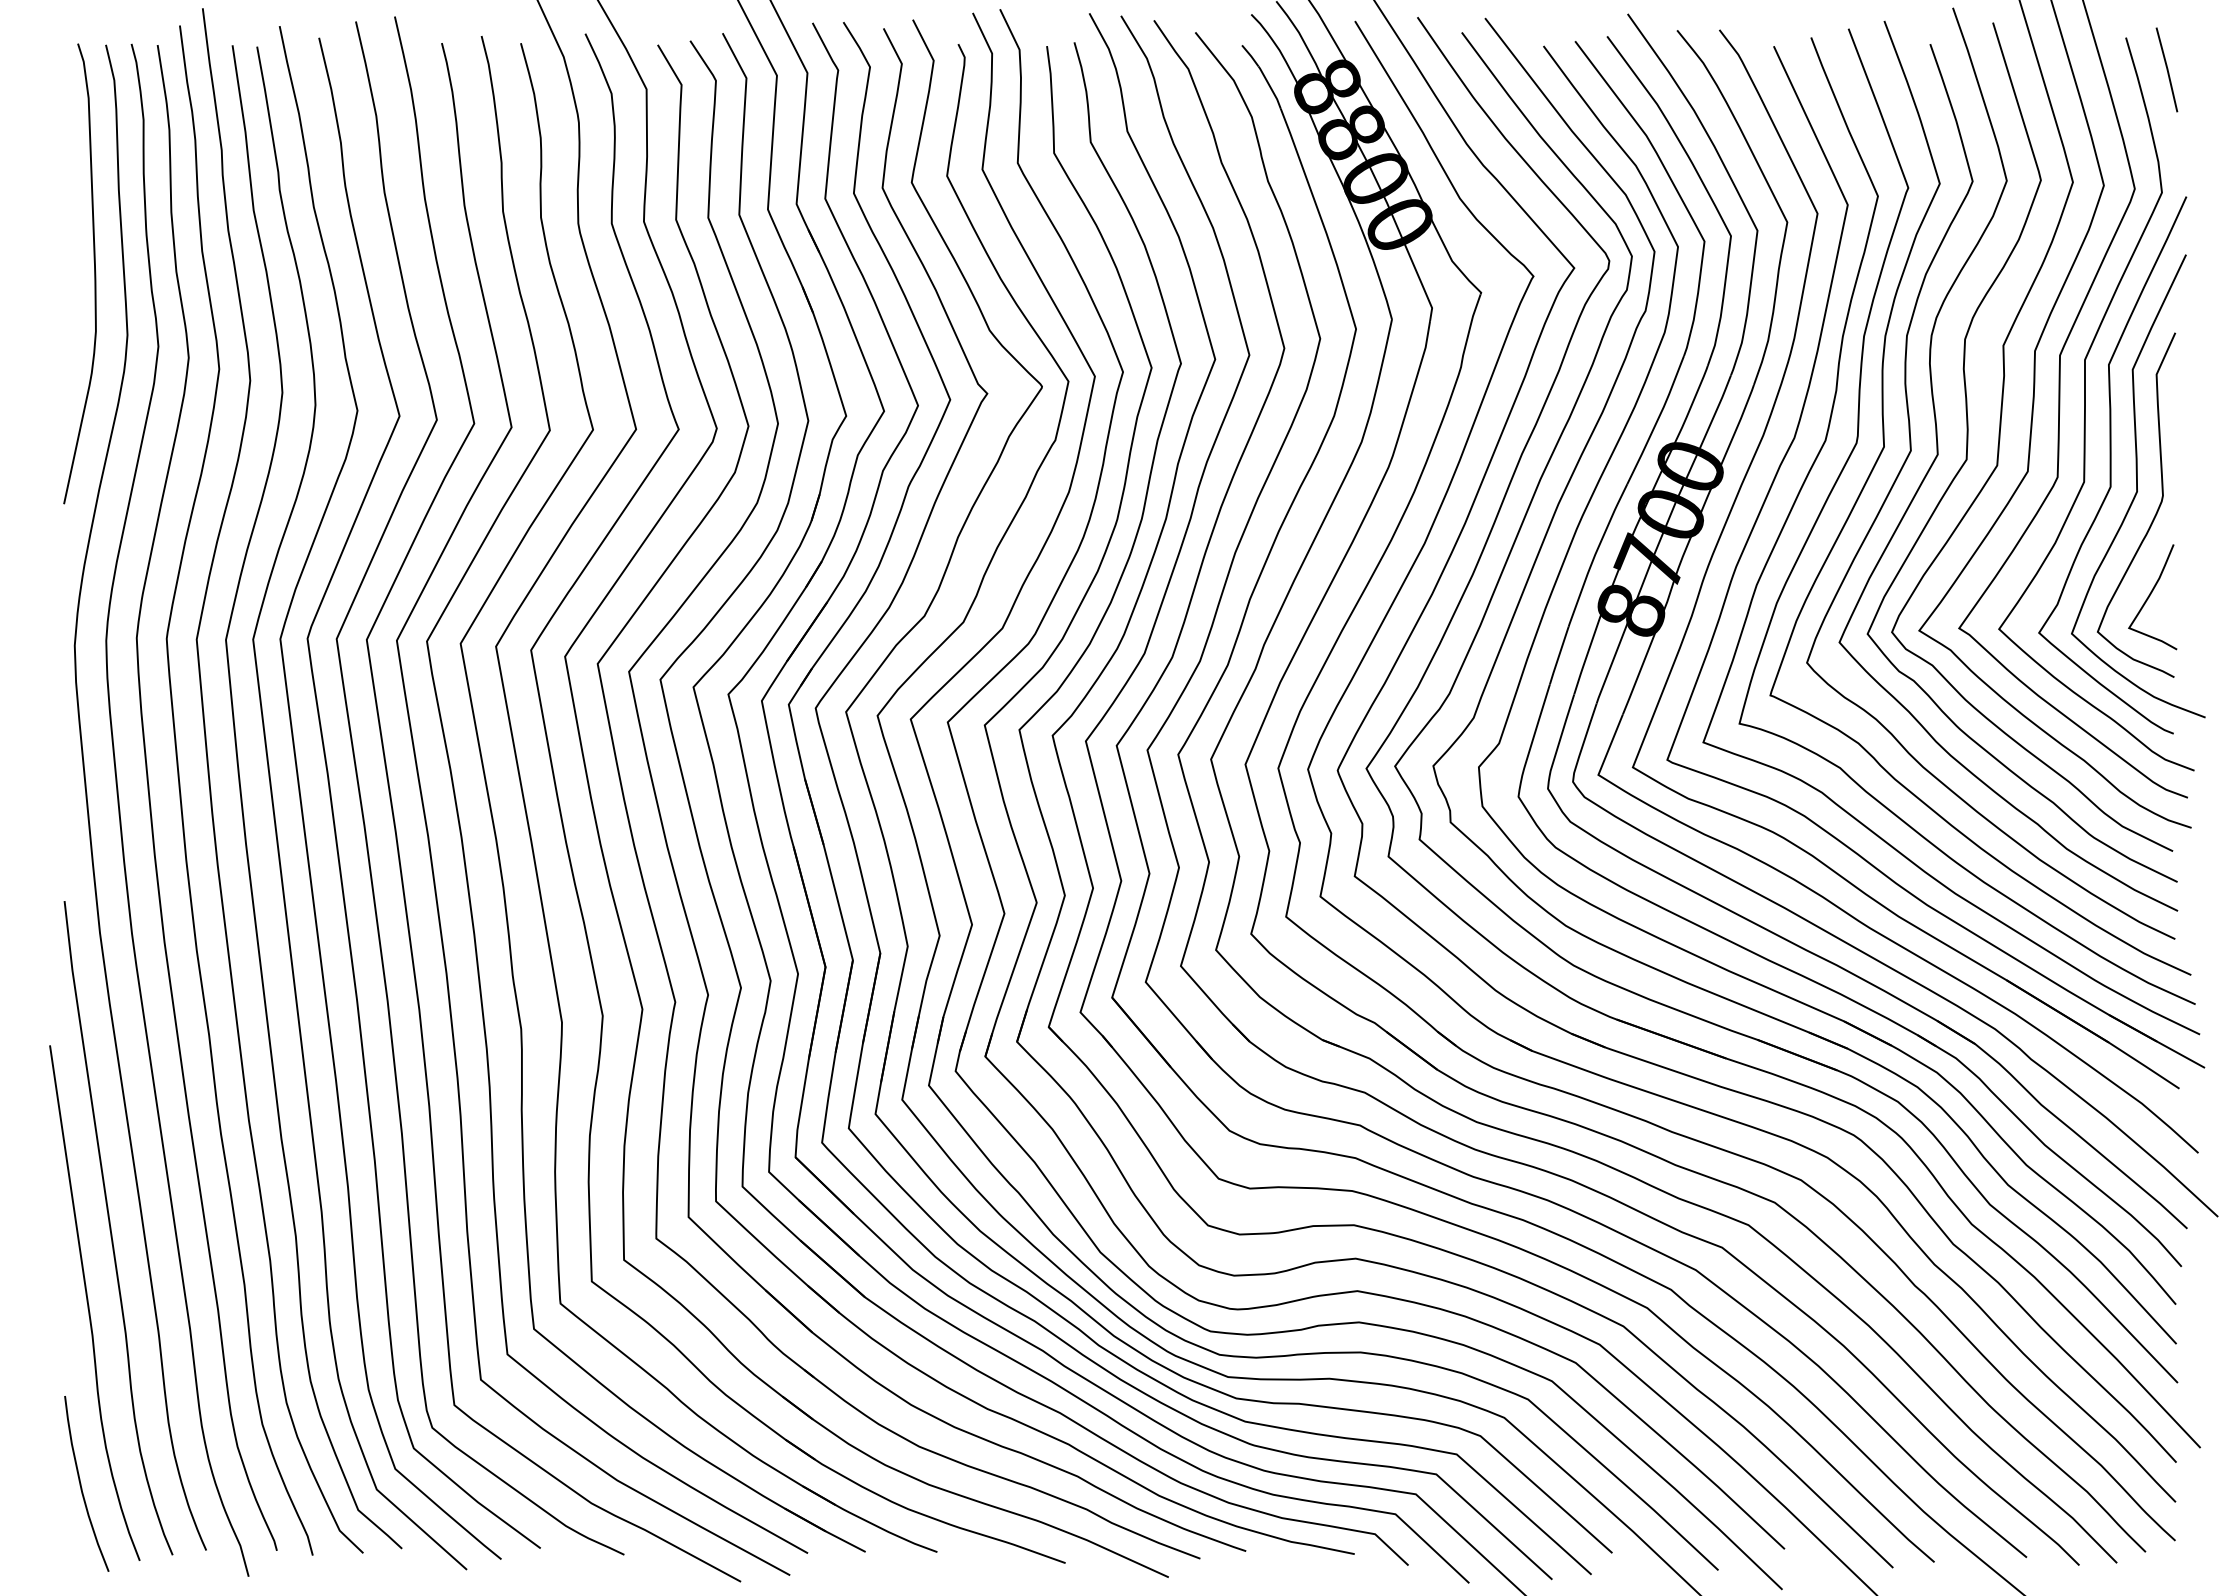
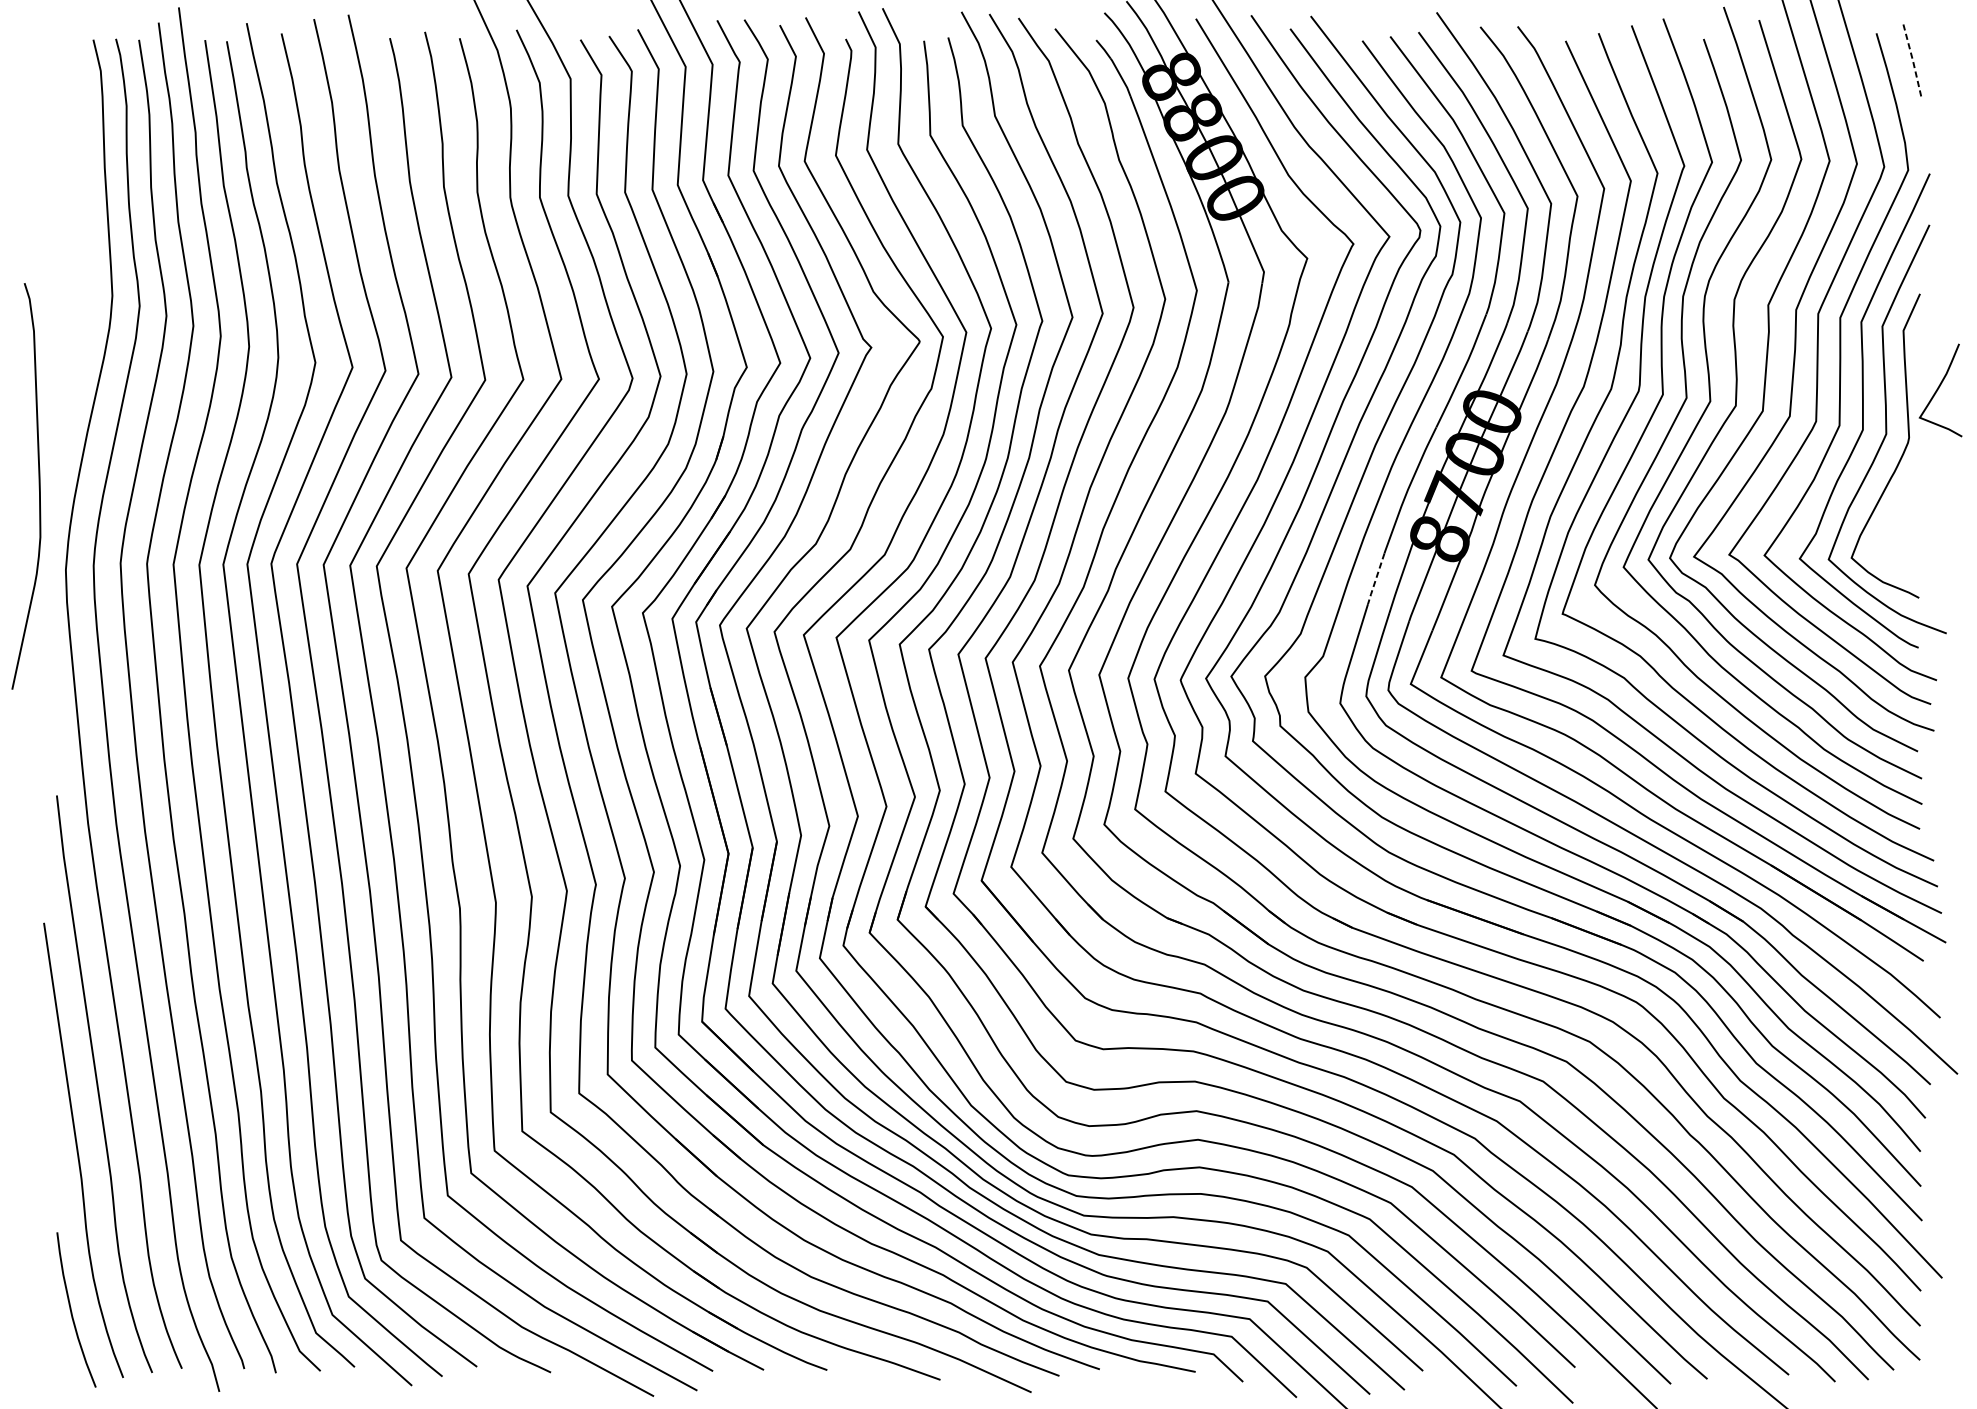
line: (2167, 69) -> (1913, 61), solid -> dashed
curve: (94, 273) -> (39, 486), moved
curve: (2150, 596) -> (1938, 389), moved
line: (1558, 656) -> (1375, 579), solid -> dashed

